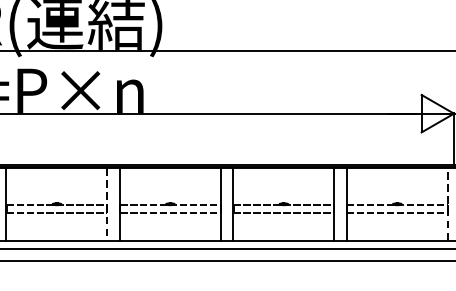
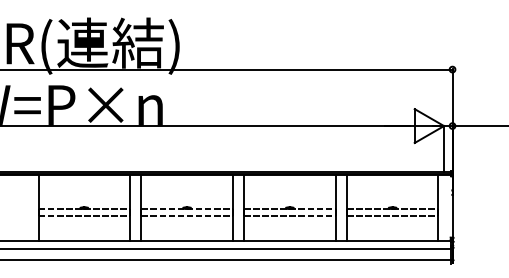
line: (107, 204) -> (130, 208), dashed -> solid
line: (447, 204) -> (438, 208), dashed -> solid

